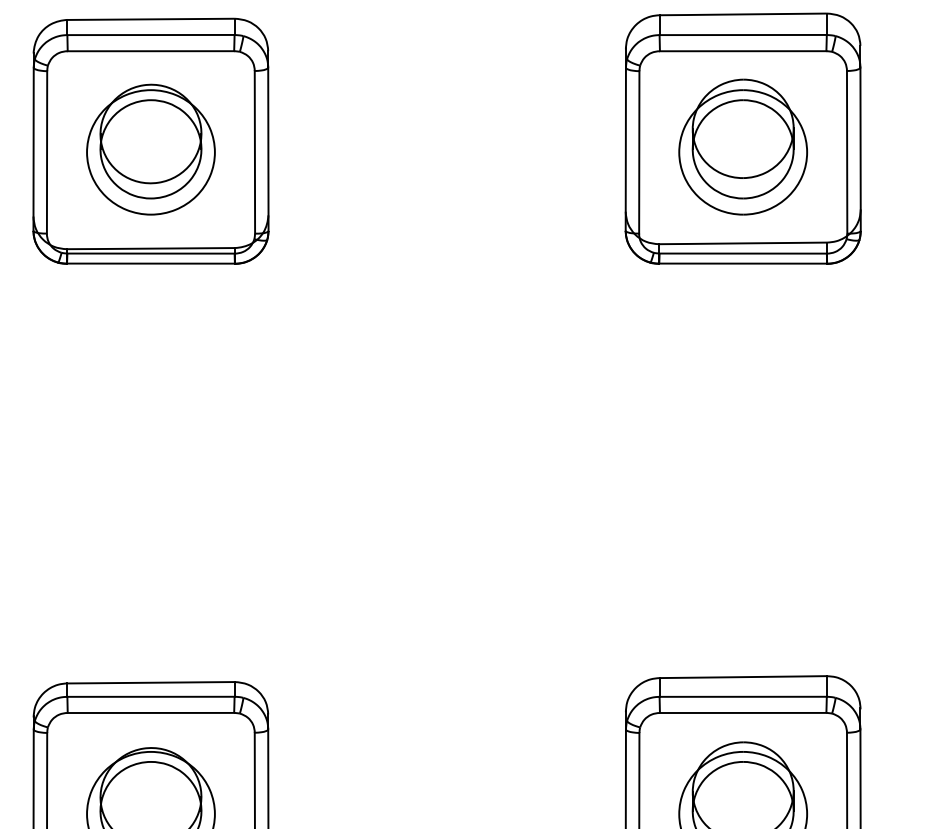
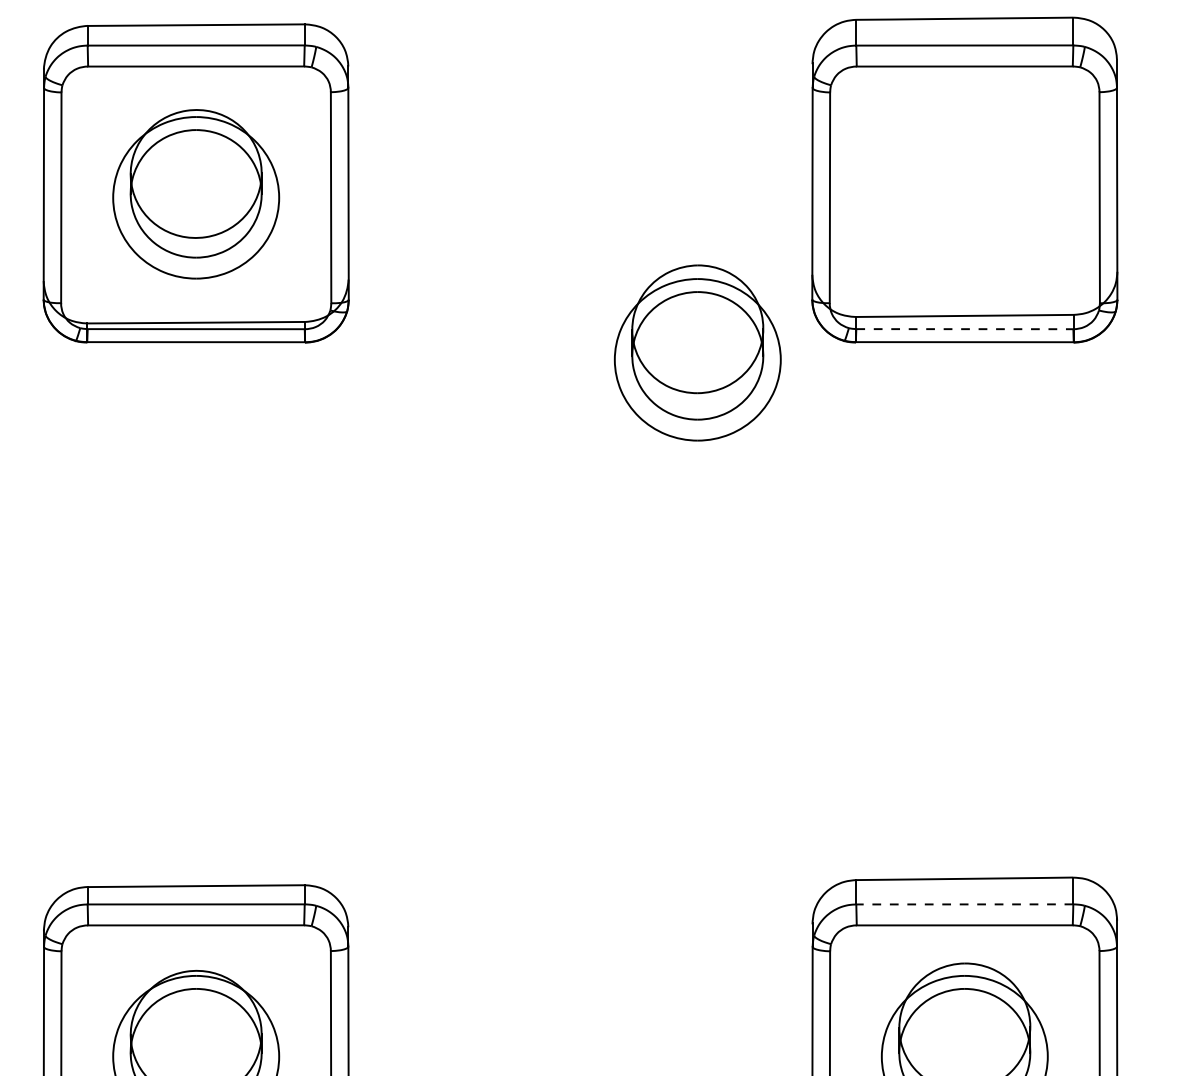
part: (742, 146) -> (697, 352), moved
line: (742, 253) -> (964, 329), solid -> dashed
line: (742, 696) -> (964, 904), solid -> dashed

